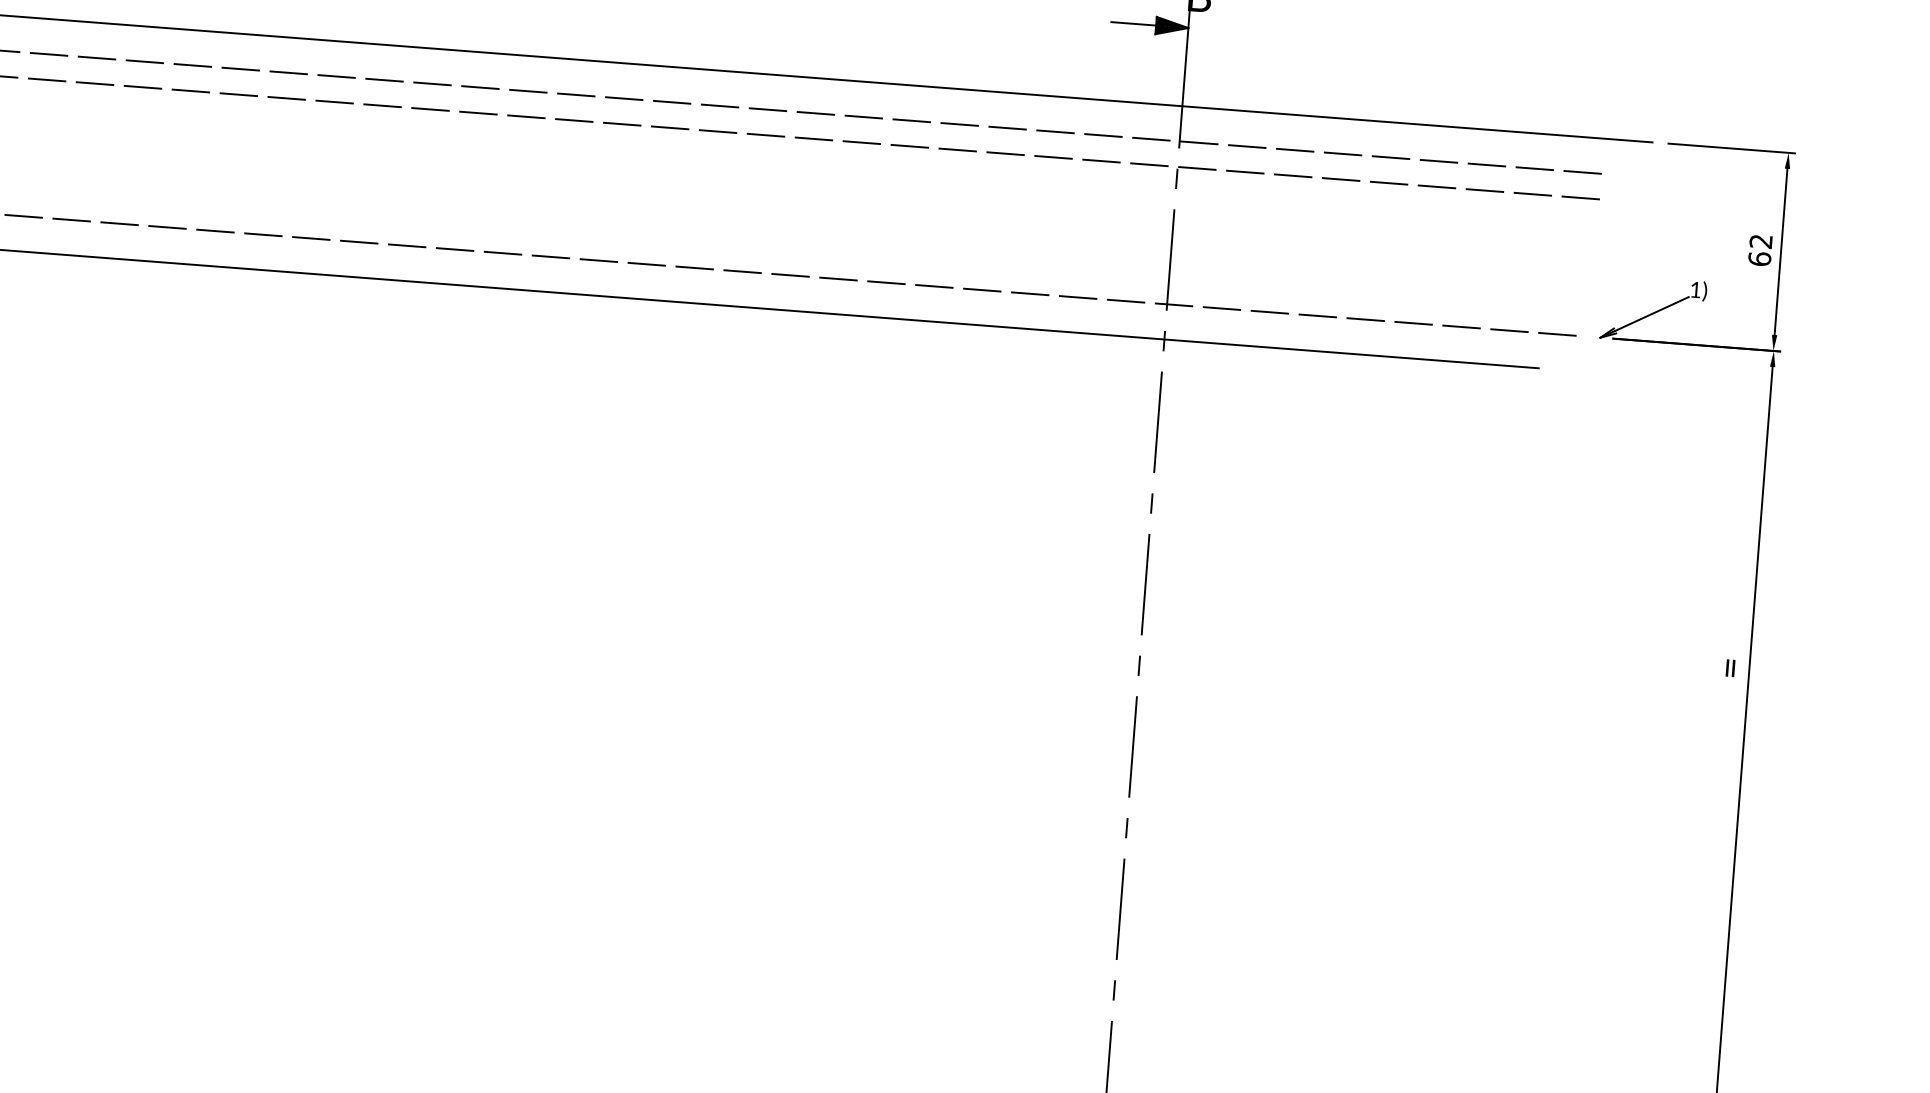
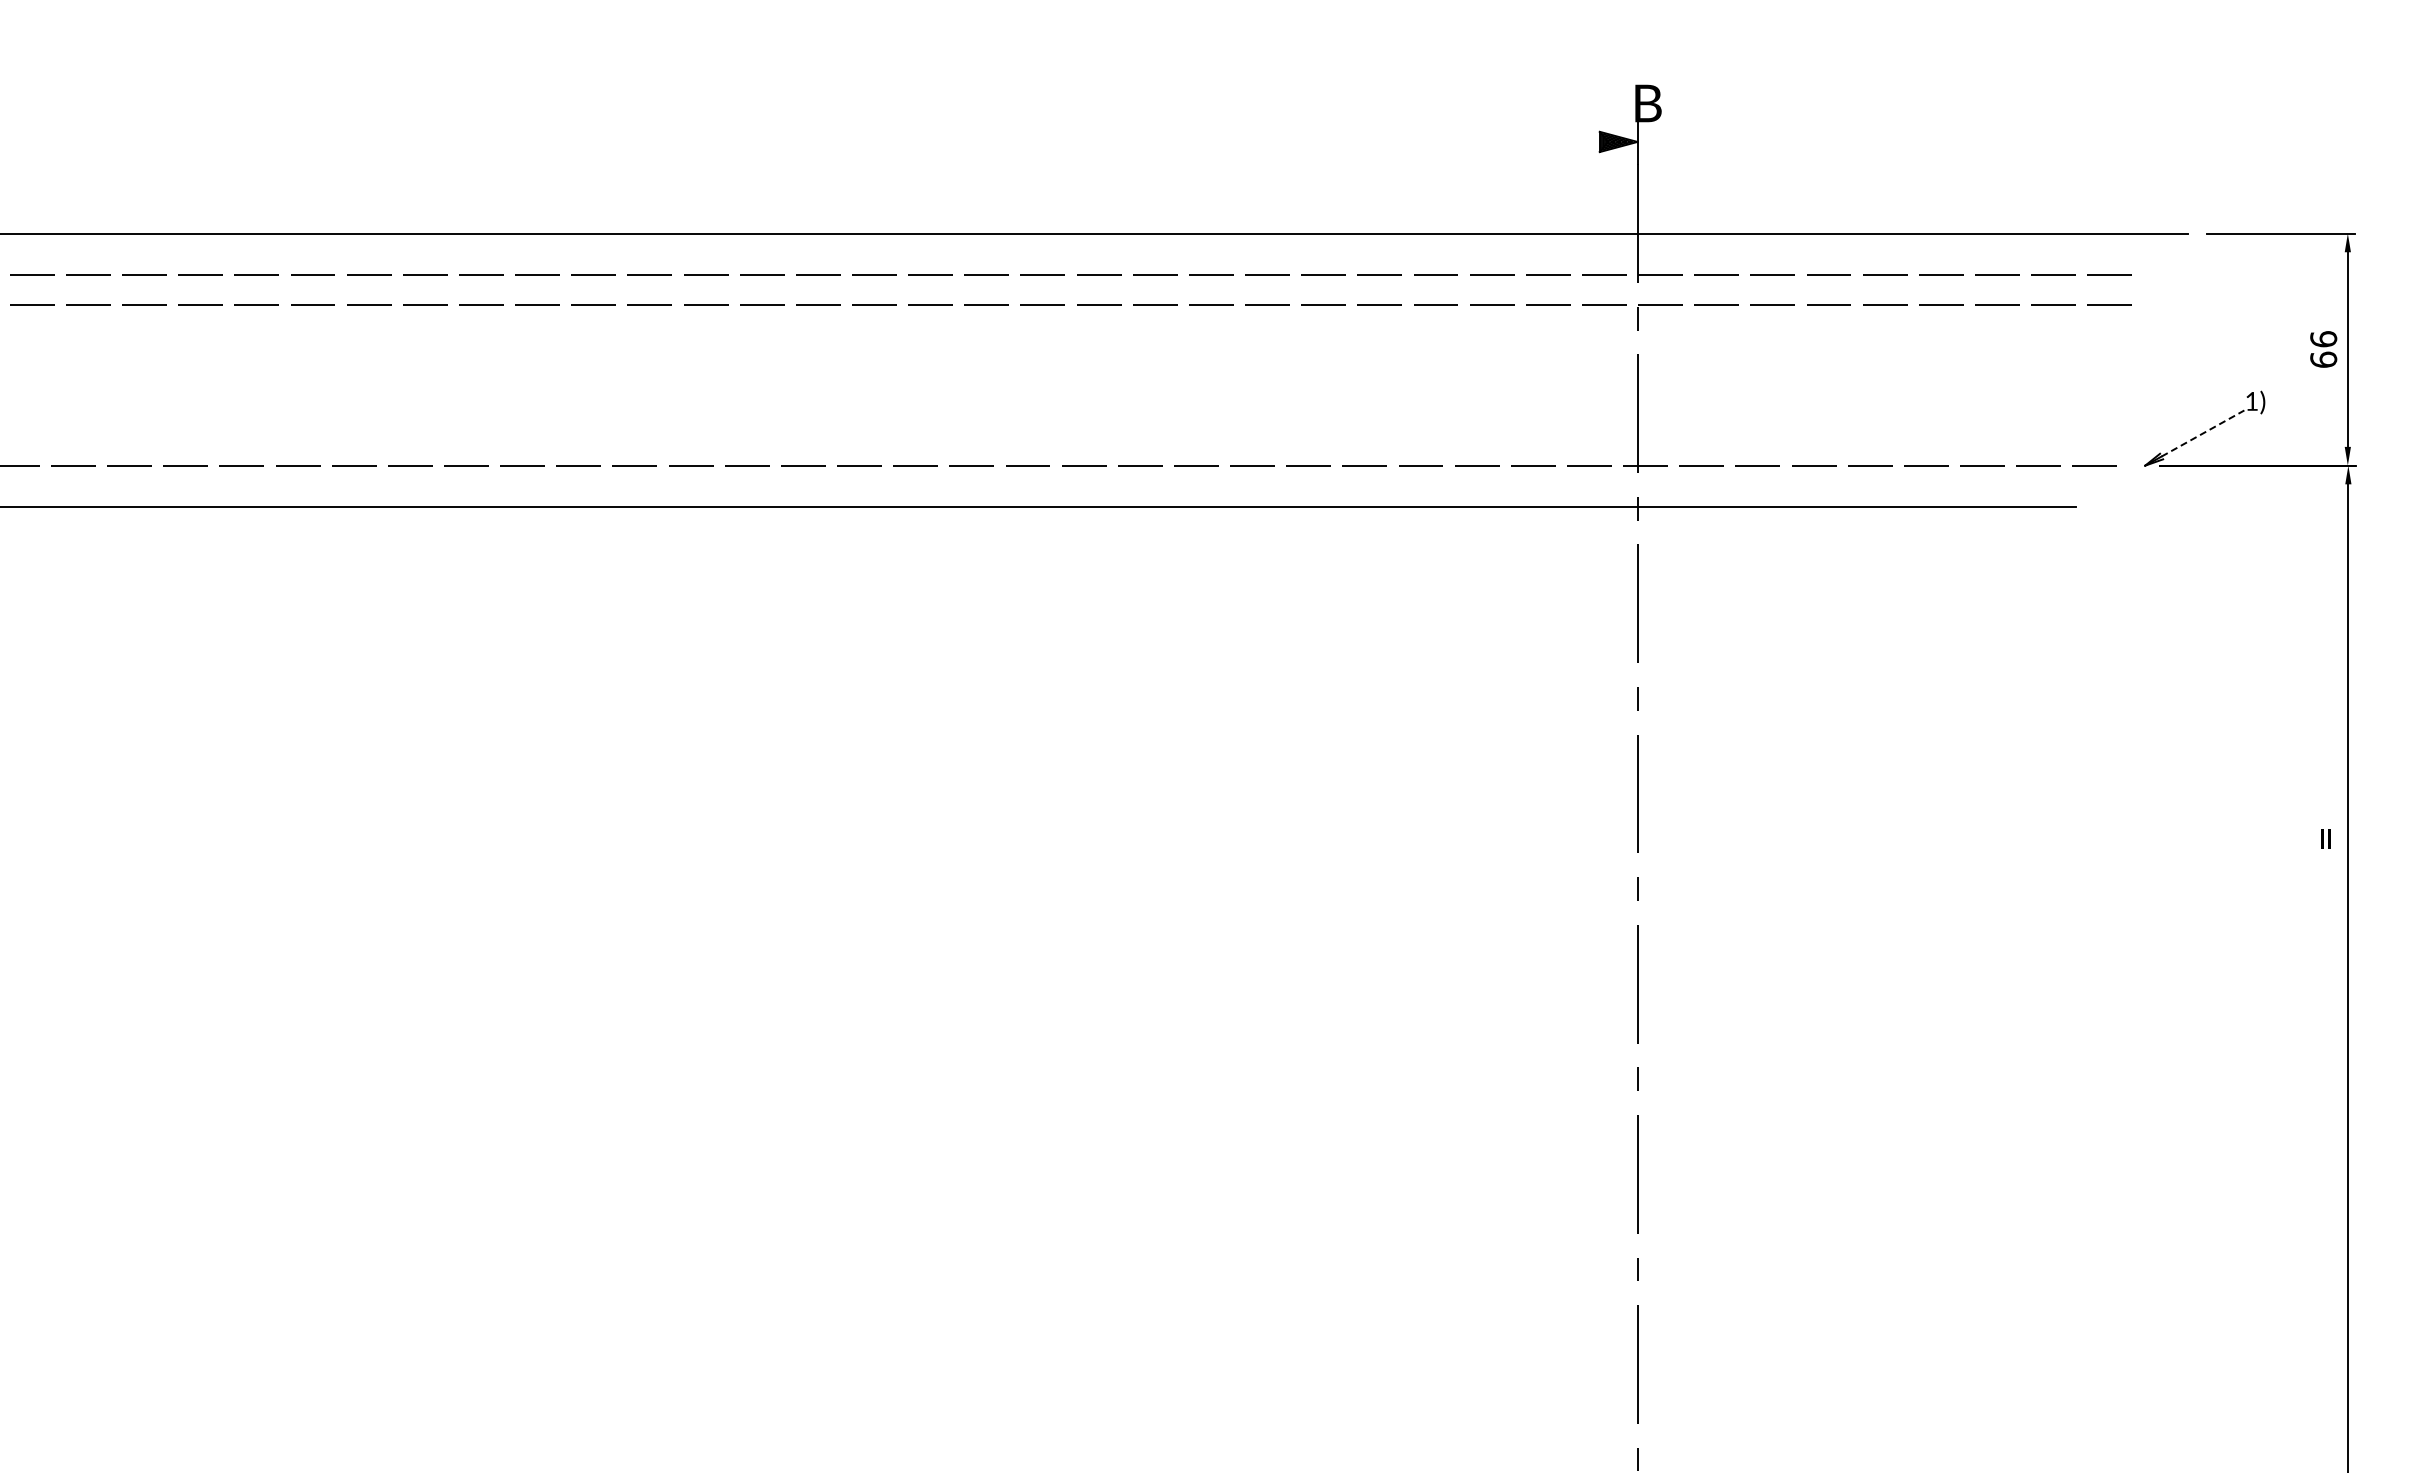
line: (1133, 23) -> (1573, 141), removed
text: (1760, 241) -> (2323, 339), 62 -> 66
line: (1652, 314) -> (2203, 433), solid -> dashed

